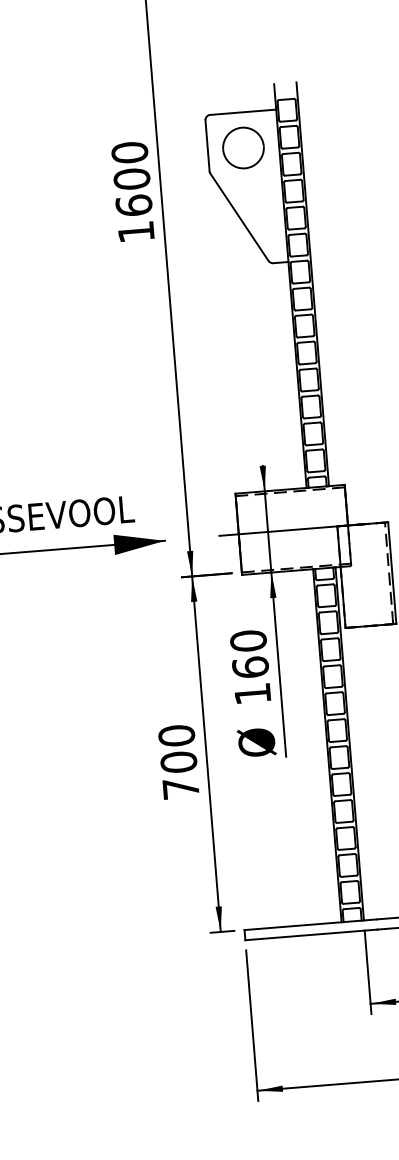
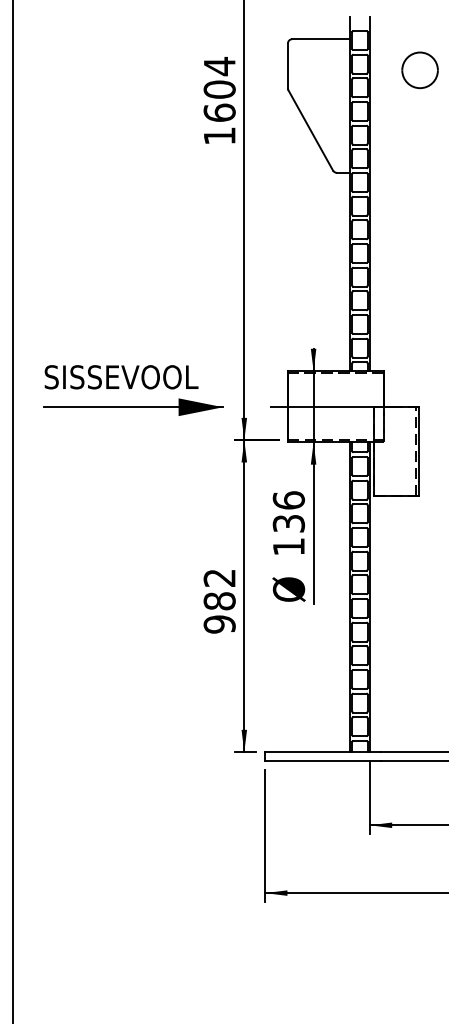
part: (242, 148) -> (419, 70), moved
text: (129, 152) -> (219, 66), 1600 -> 1604
text: (249, 653) -> (288, 511), 160 -> 136
text: (178, 761) -> (219, 600), 700 -> 982

